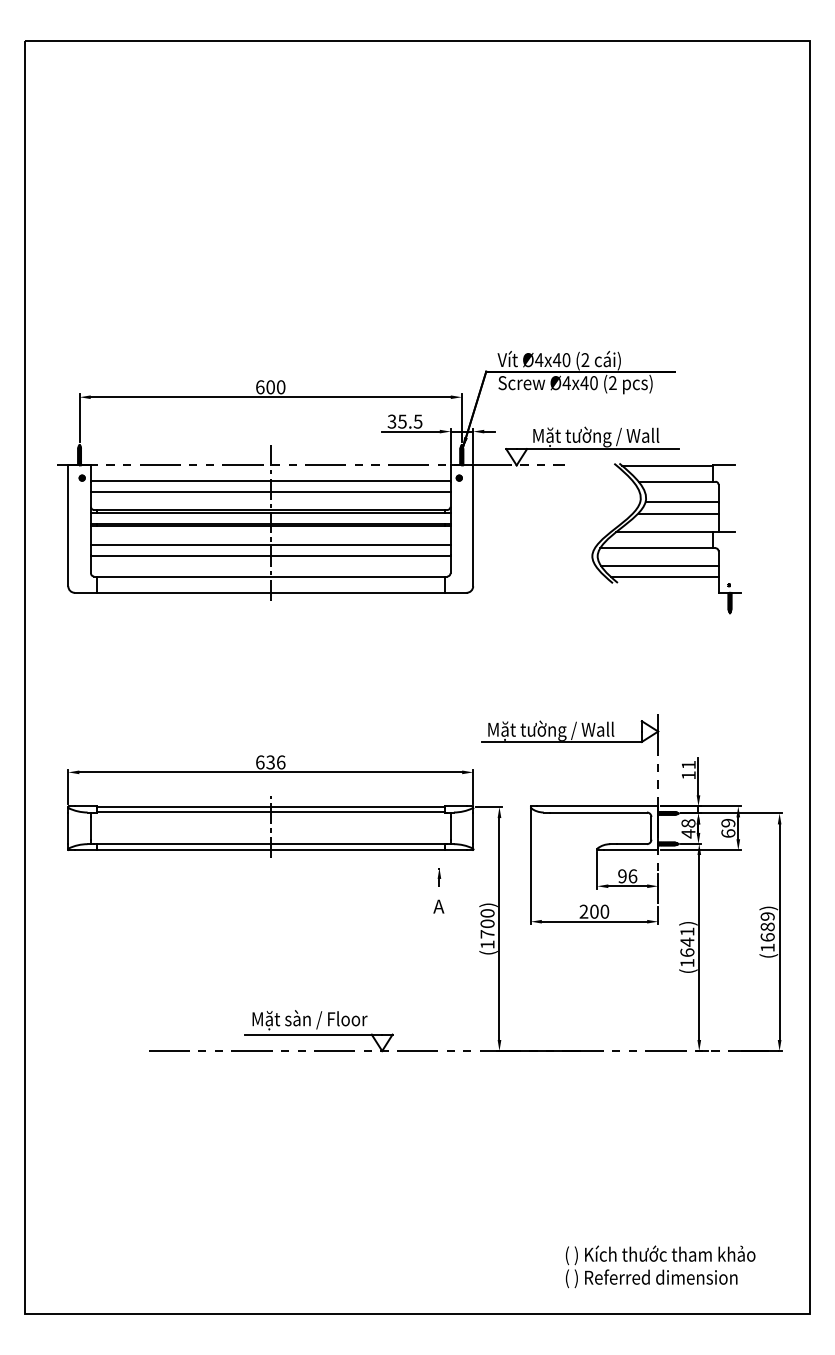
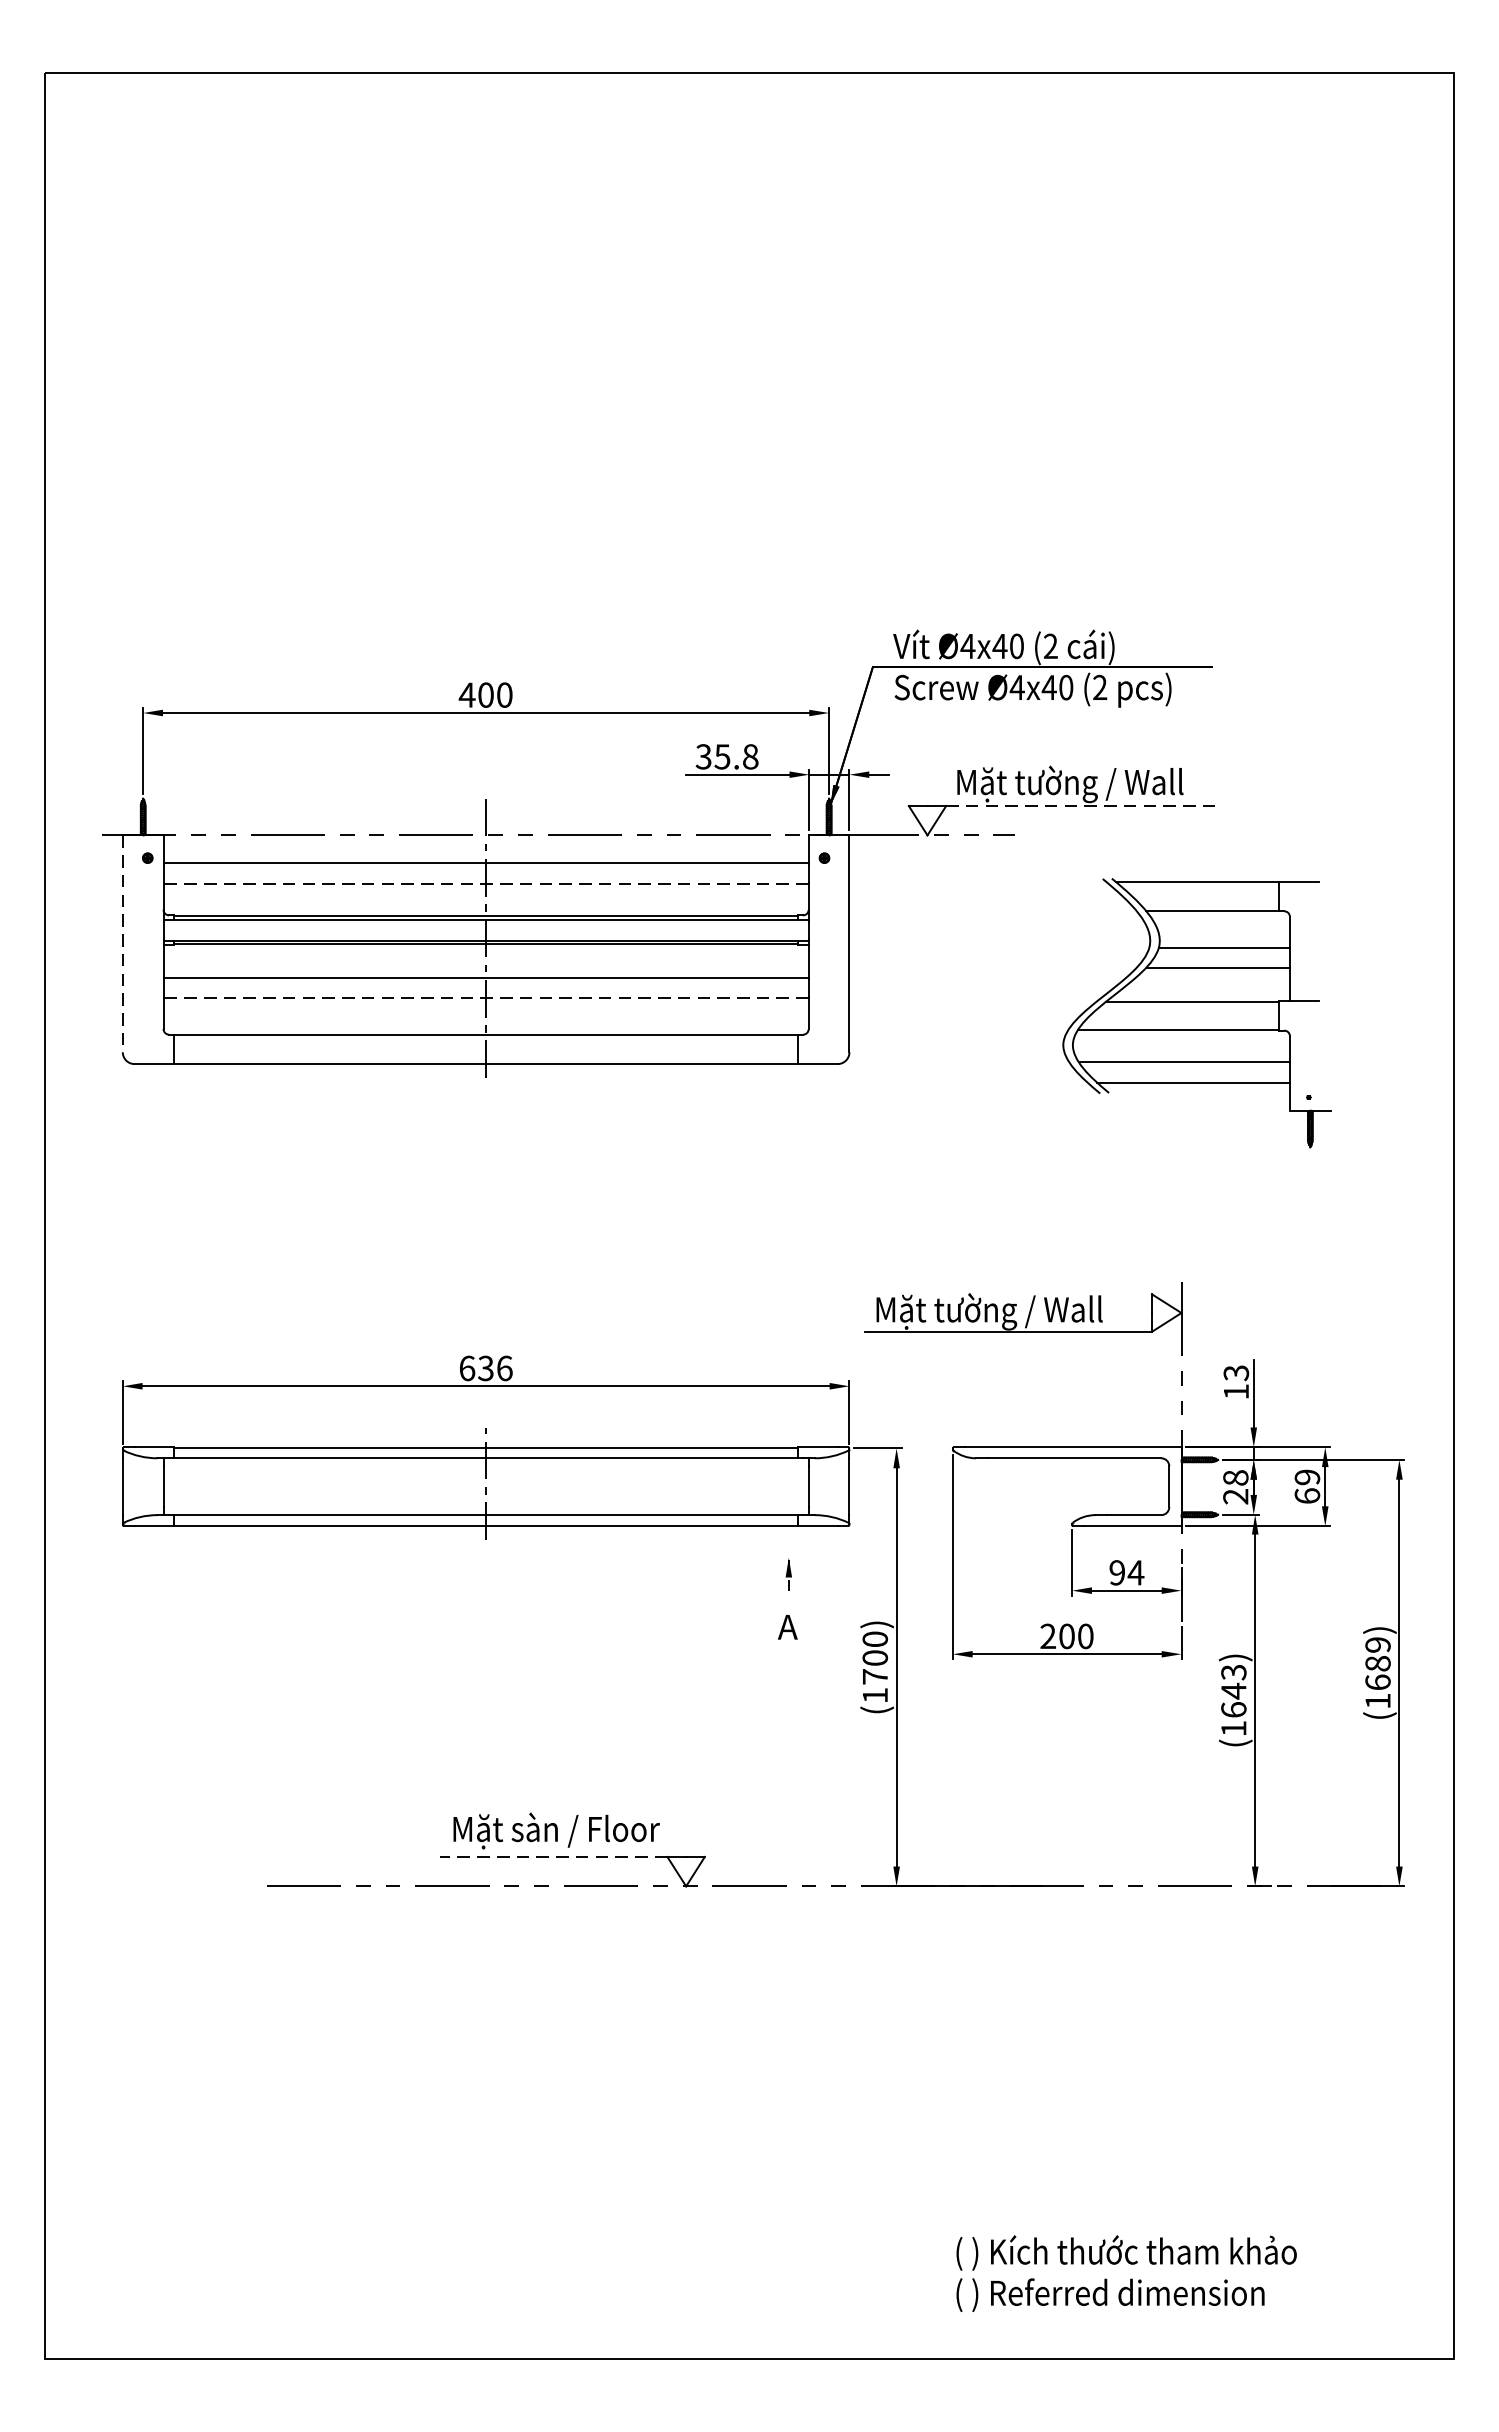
text: (259, 387) -> (465, 695), 600 -> 400
text: (417, 421) -> (749, 756), 35.5 -> 35.8
line: (603, 449) -> (1083, 806), solid -> dashed
line: (270, 492) -> (485, 883), solid -> dashed
line: (68, 526) -> (123, 945), solid -> dashed
part: (666, 538) -> (1196, 1013), moved
line: (270, 556) -> (485, 998), solid -> dashed
text: (688, 764) -> (1235, 1372), 11 -> 13
text: (688, 833) -> (1235, 1495), 48 -> 28
text: (632, 876) -> (1135, 1573), 96 -> 94
text: (687, 931) -> (1234, 1671), (1641) -> (1643)
line: (308, 1034) -> (553, 1856), solid -> dashed
text: (660, 1266) -> (1126, 2273), moved

